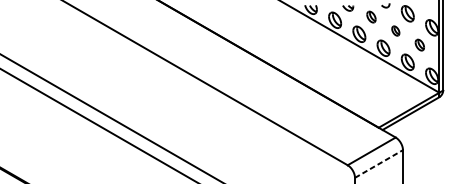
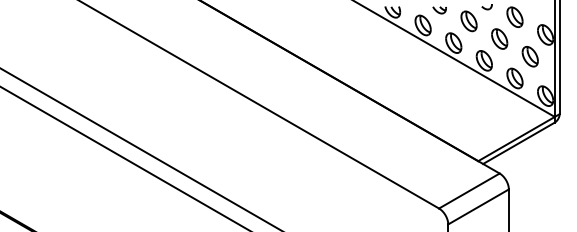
part: (371, 17) -> (468, 21), size x1.43
part: (395, 30) -> (499, 38), size x1.67
part: (419, 44) -> (529, 56), size x1.43
line: (378, 163) -> (478, 206), dashed -> solid

